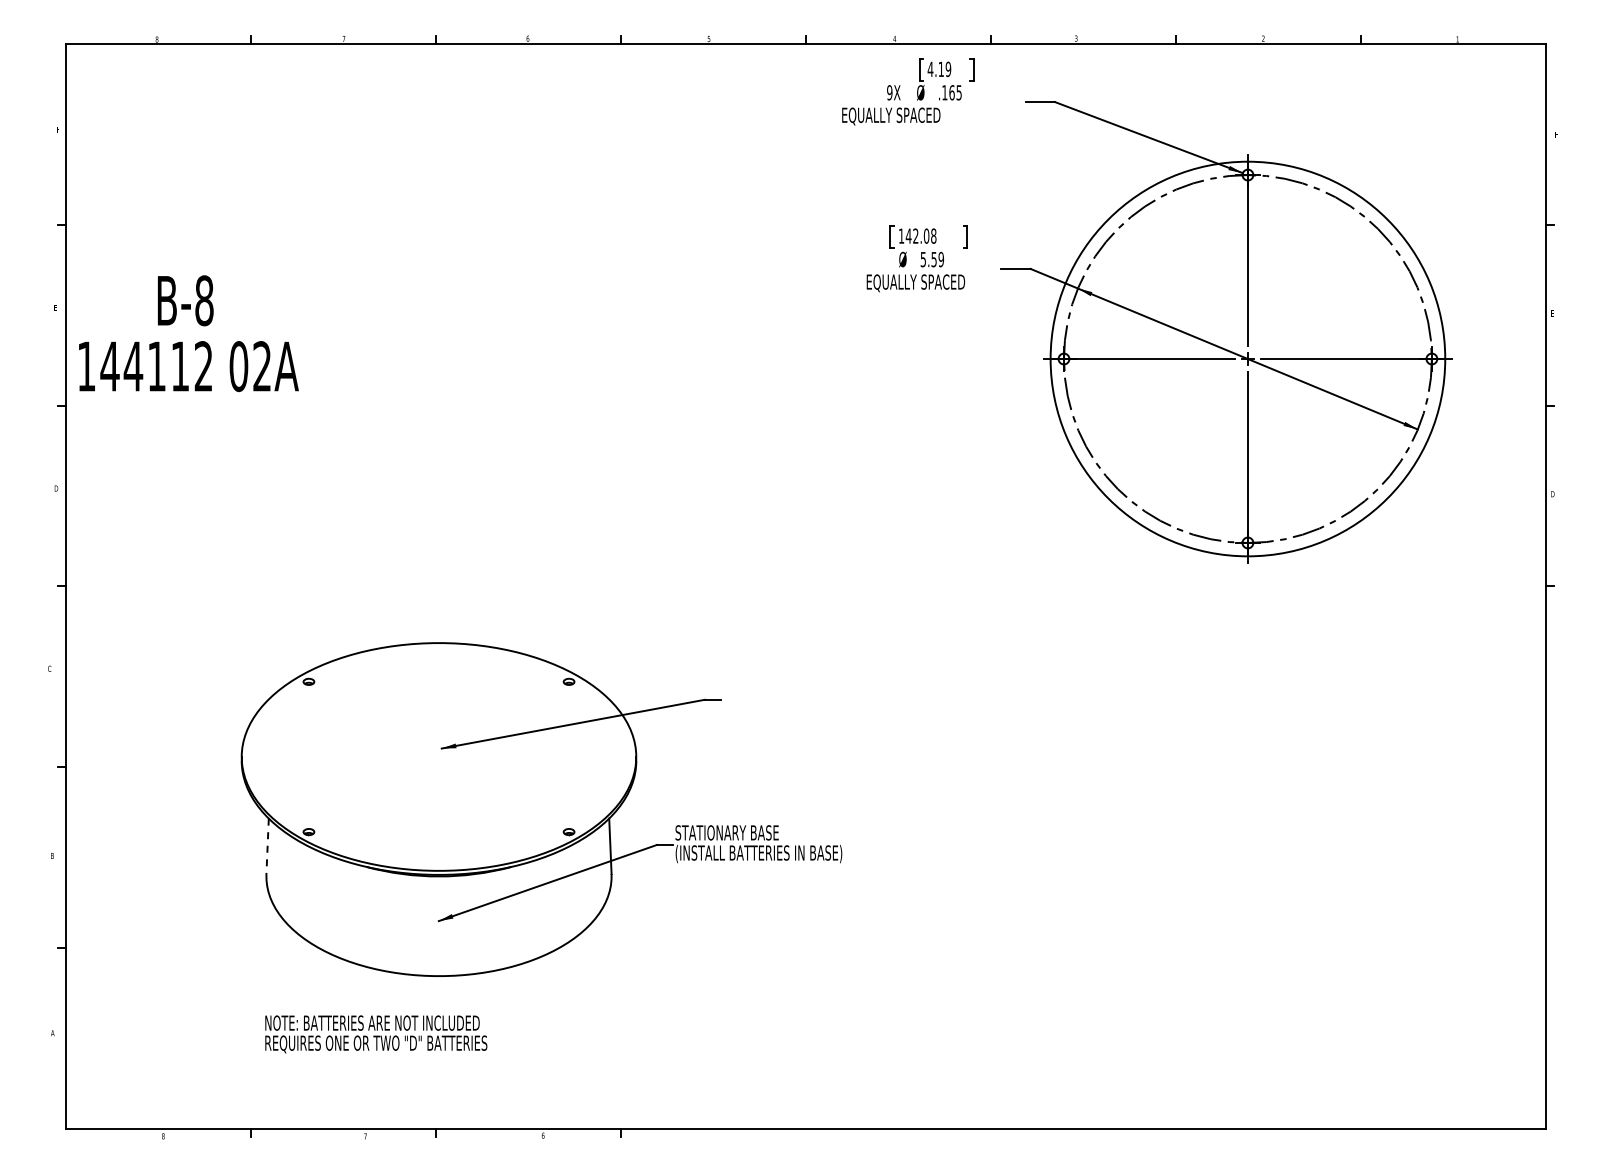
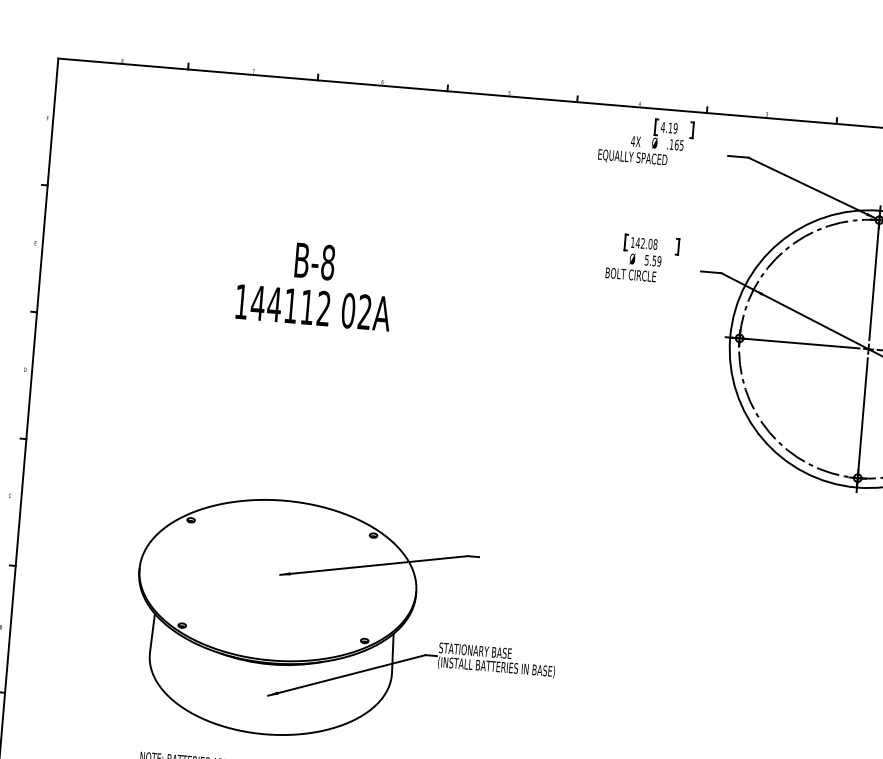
text: (889, 92) -> (632, 141), 9X -> 4X
text: (917, 283) -> (641, 276), EQUALLY SPACED -> BOLT CIRCLE
text: (188, 333) -> (315, 284), moved
line: (267, 846) -> (152, 633), dashed -> solid

